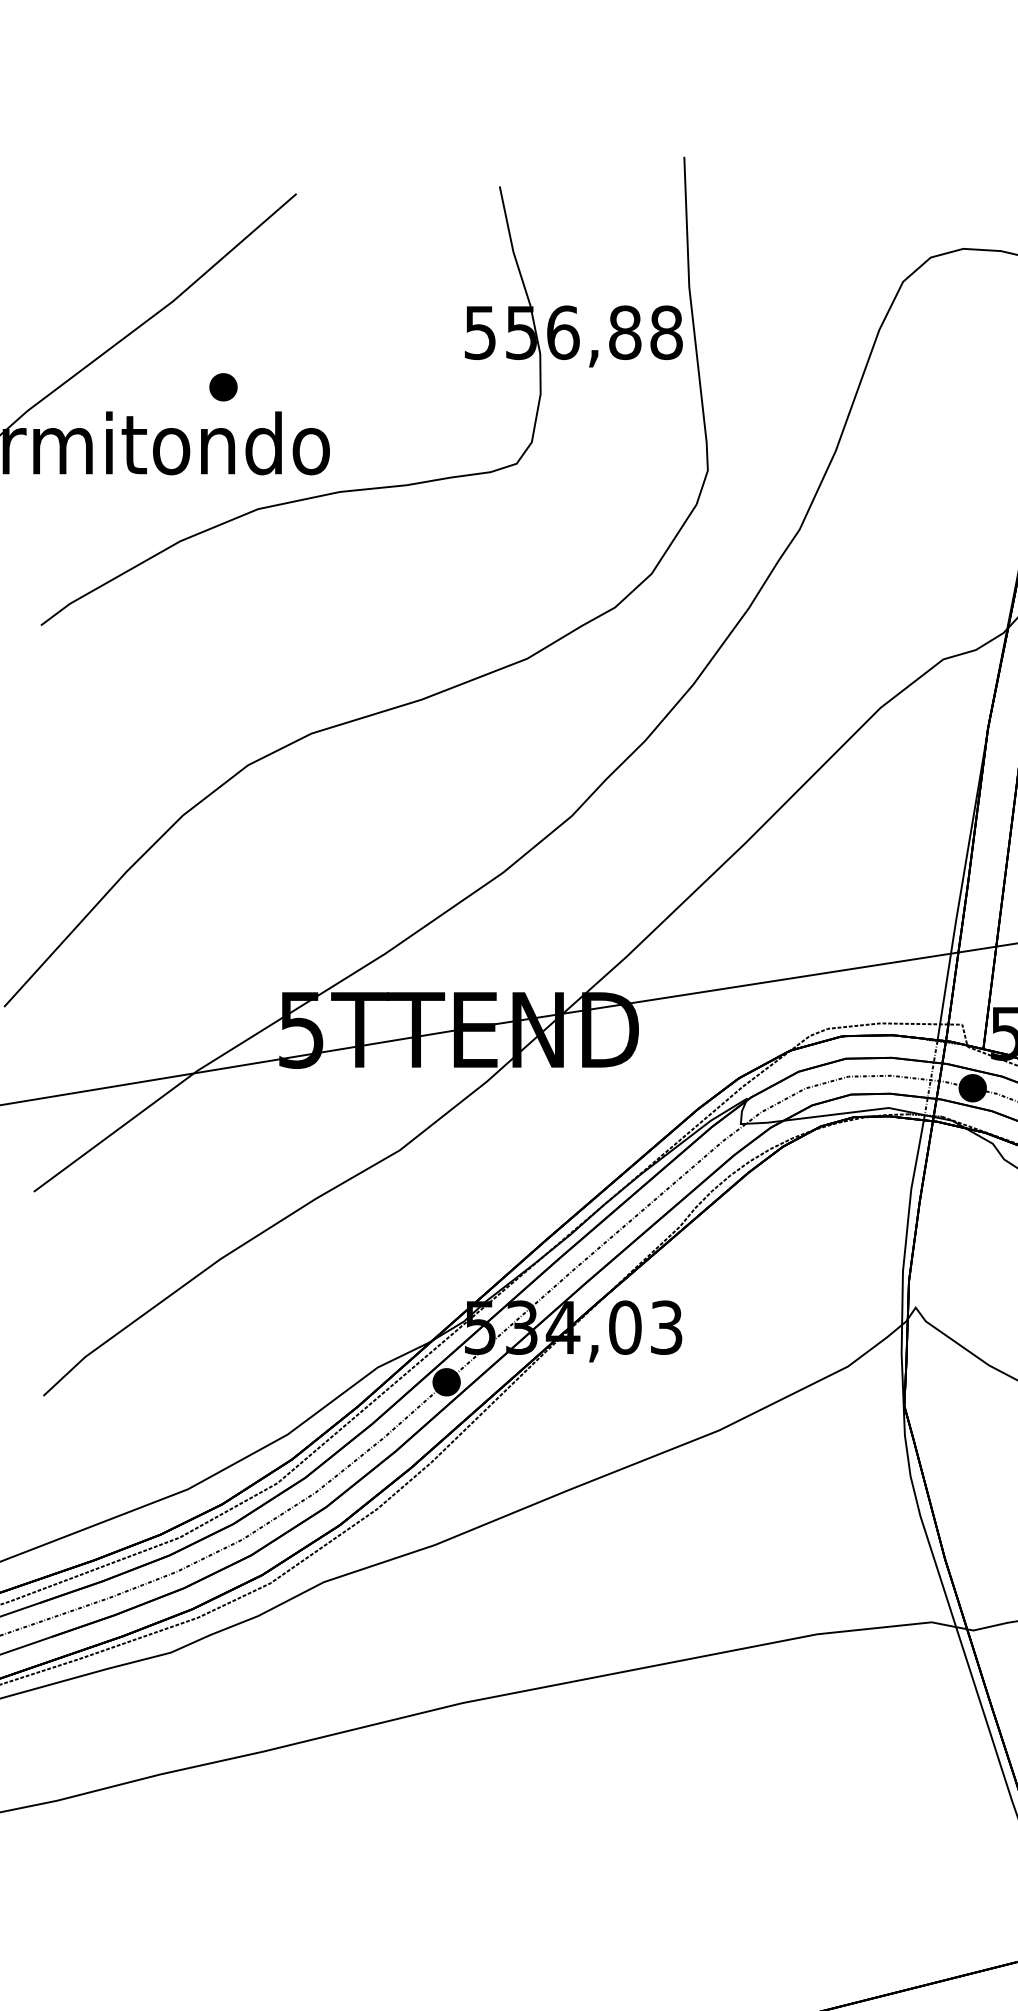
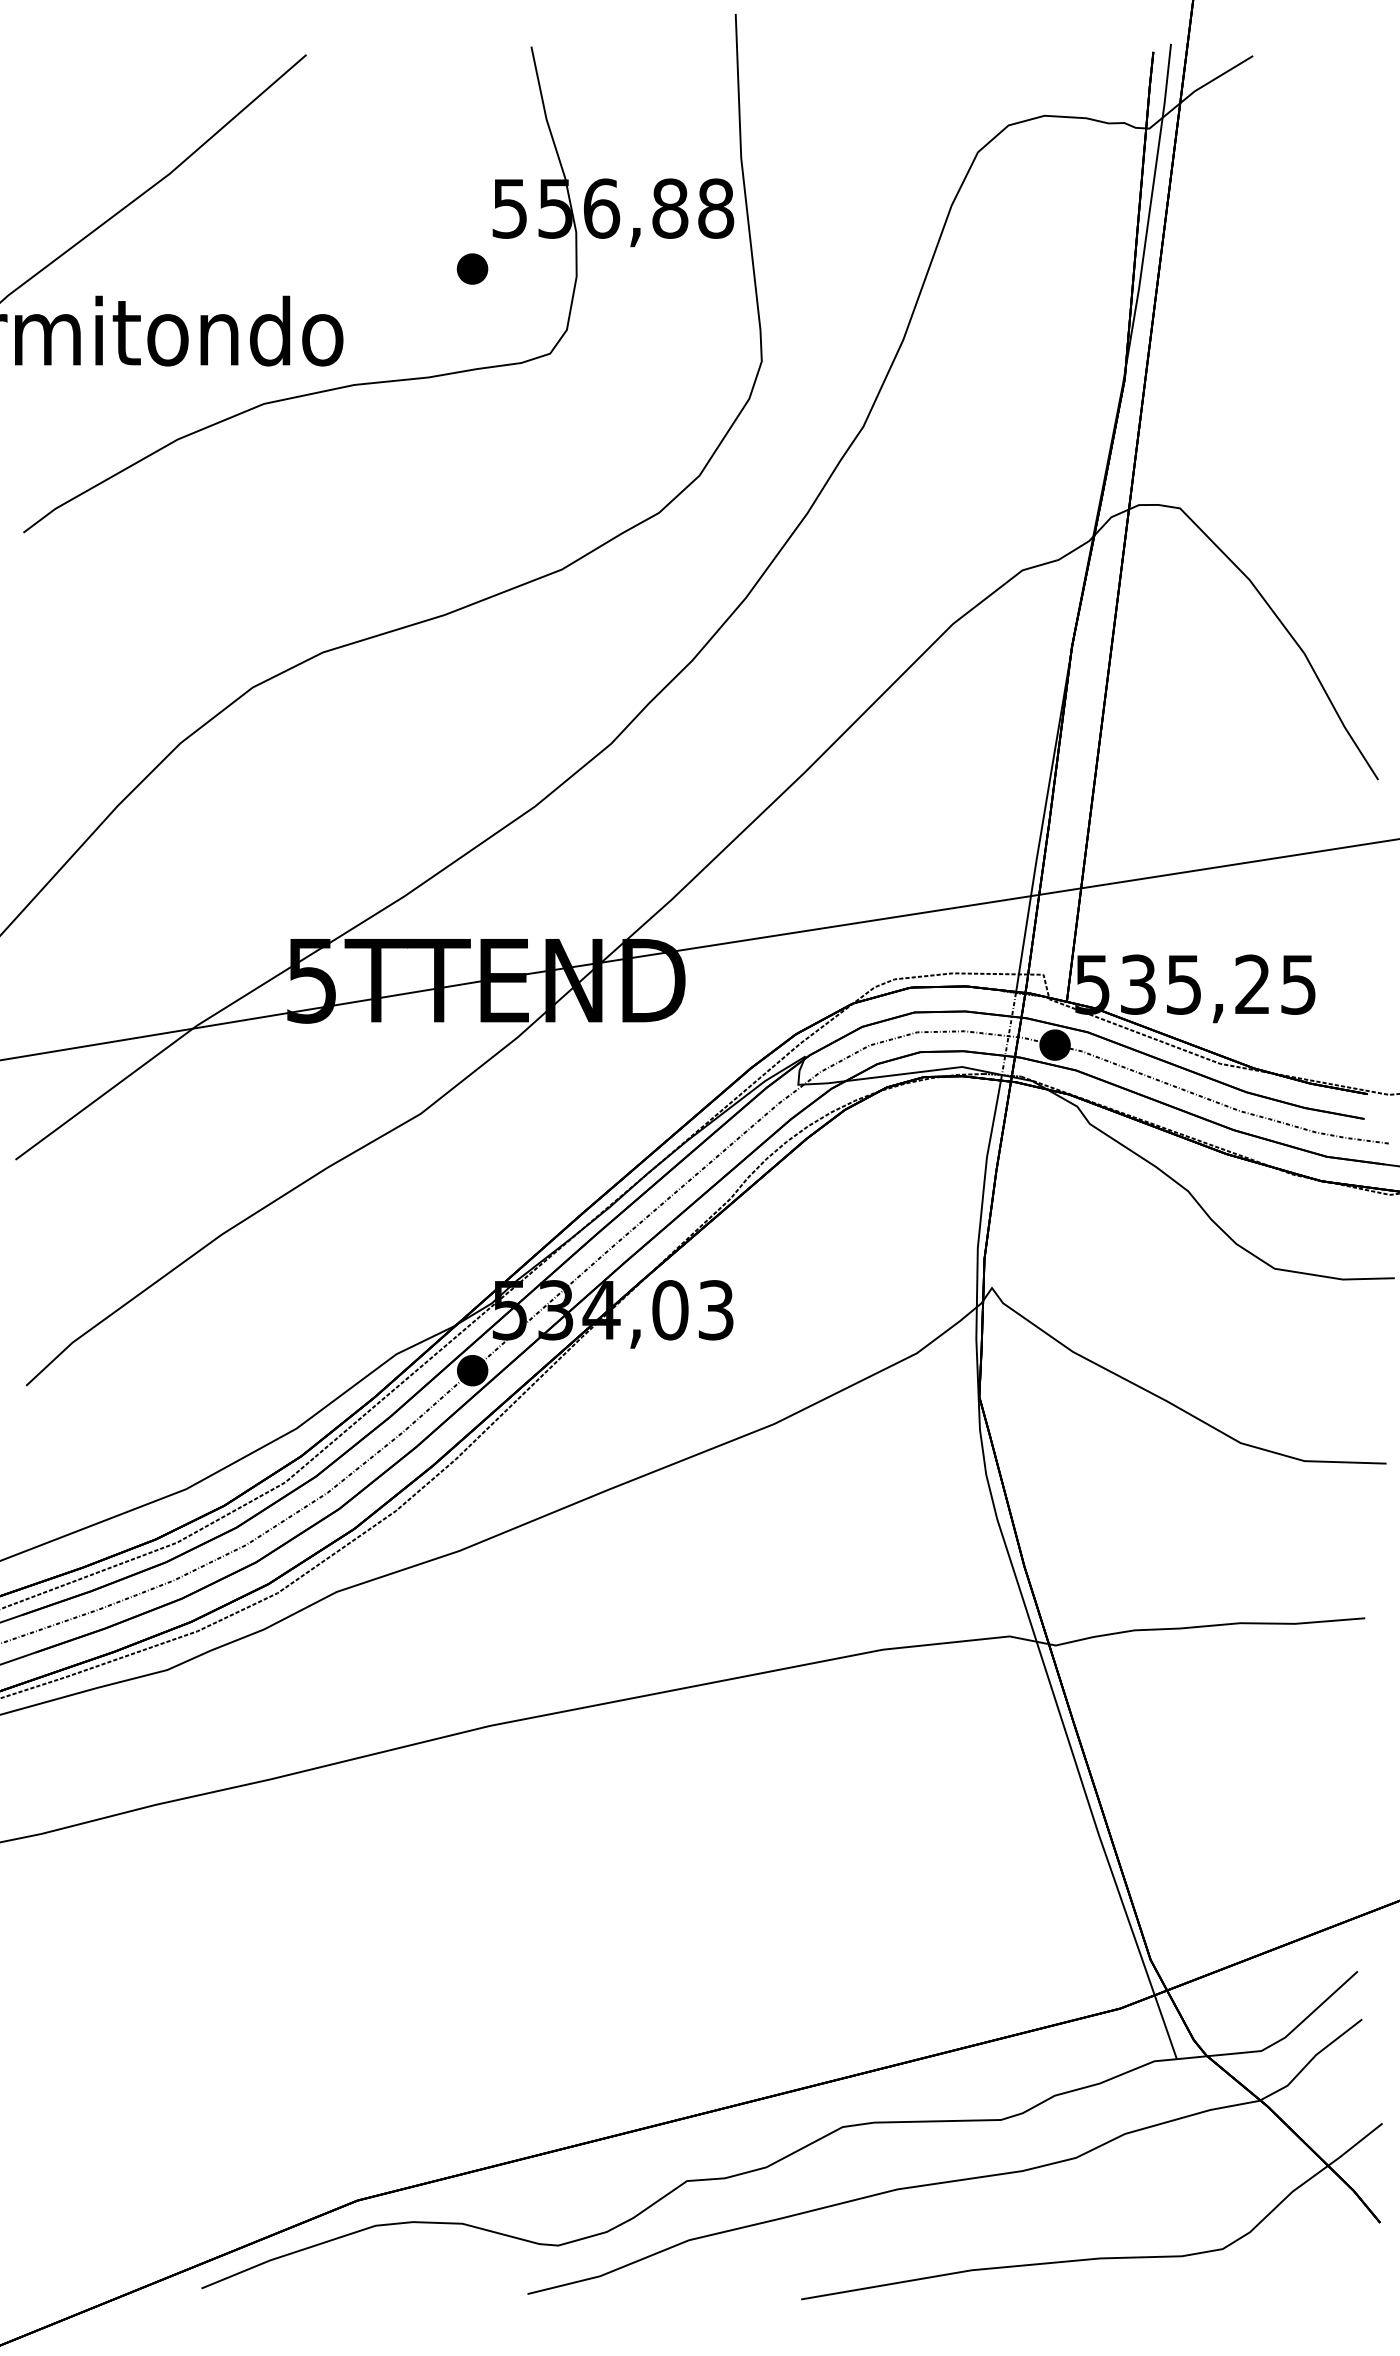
part: (223, 386) -> (472, 268), moved

